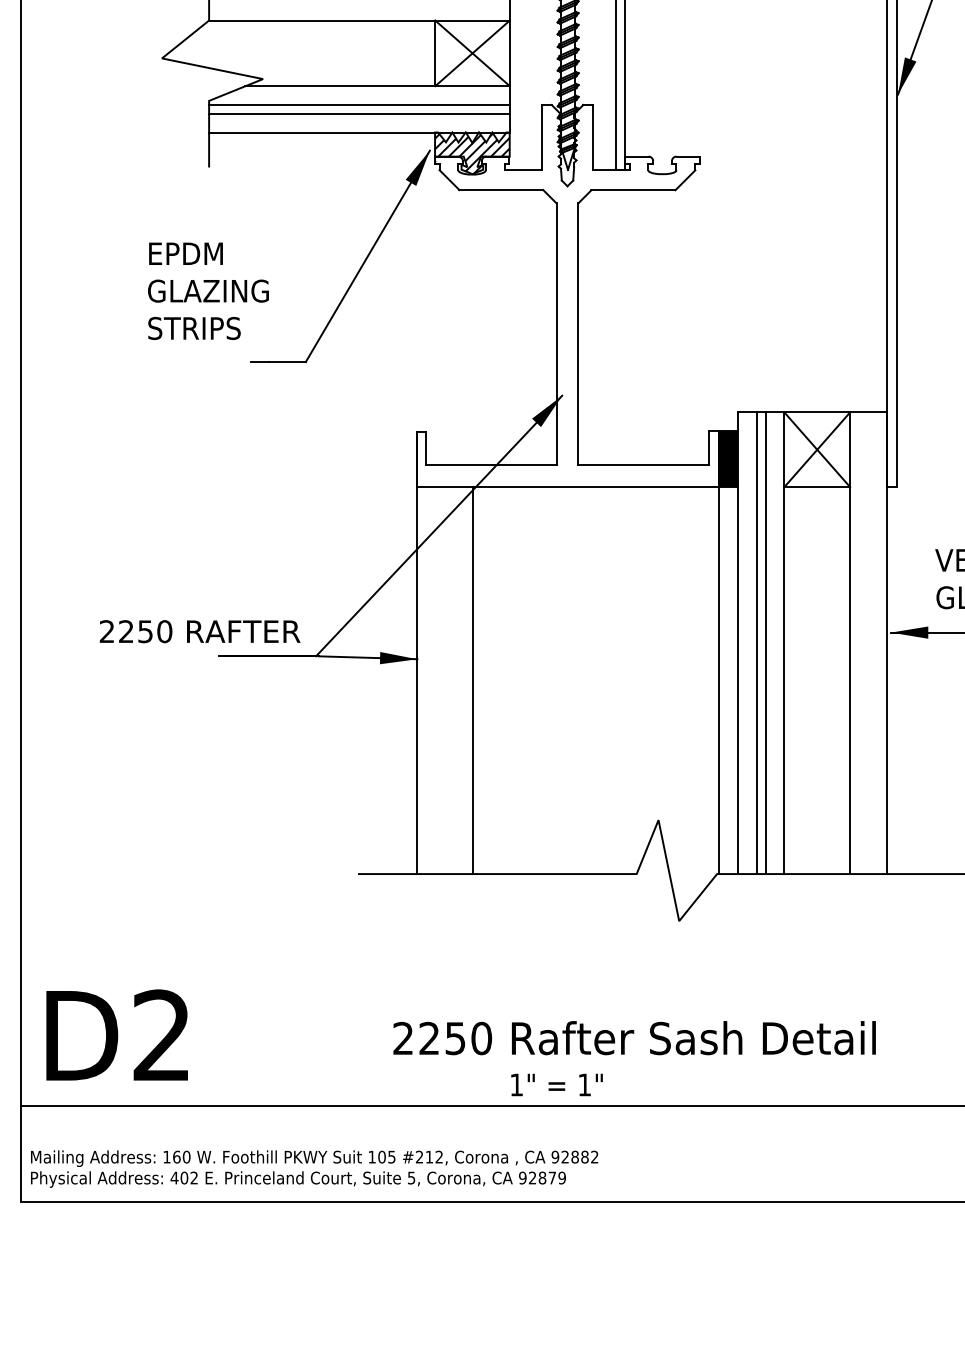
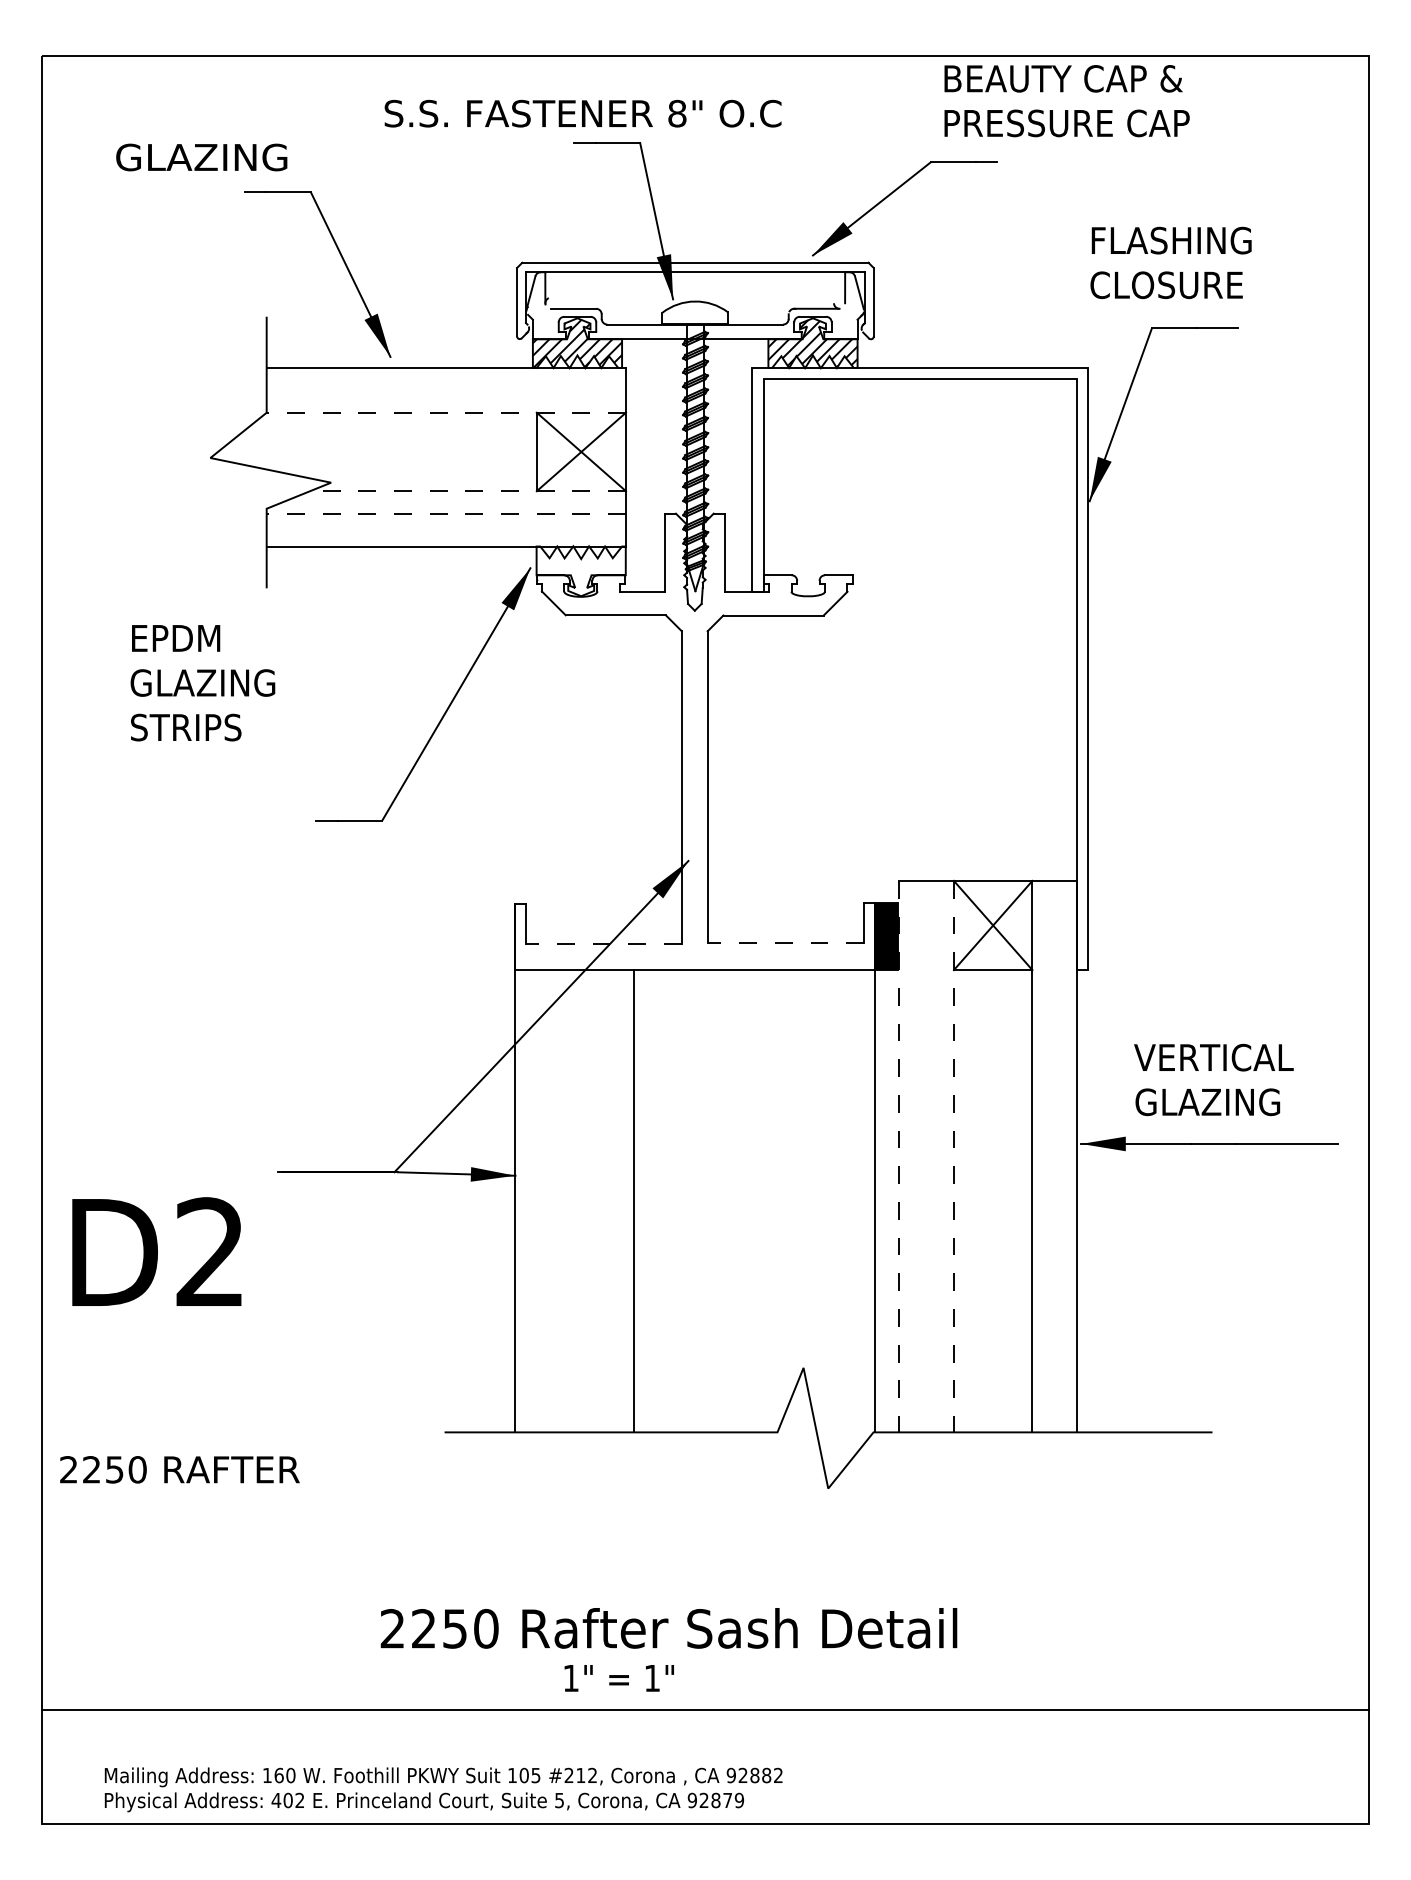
line: (359, 20) -> (446, 412), solid -> dashed
line: (378, 86) -> (468, 491), solid -> dashed
line: (359, 104) -> (446, 513), solid -> dashed
line: (358, 114) -> (445, 524), removed
hatch: (471, 153) -> (580, 571), removed
text: (208, 291) -> (202, 683), moved
line: (491, 464) -> (603, 943), solid -> dashed
line: (643, 464) -> (785, 943), solid -> dashed
text: (199, 631) -> (179, 1469), moved
line: (738, 643) -> (898, 1156), solid -> dashed
line: (756, 643) -> (920, 1156), removed
line: (765, 643) -> (931, 1156), removed
line: (784, 643) -> (953, 1156), solid -> dashed
line: (473, 679) -> (634, 1200), moved
text: (116, 1034) -> (156, 1251), moved
text: (634, 1038) -> (668, 1628), moved
text: (556, 1085) -> (618, 1678), moved
text: (314, 1168) -> (443, 1789), moved

